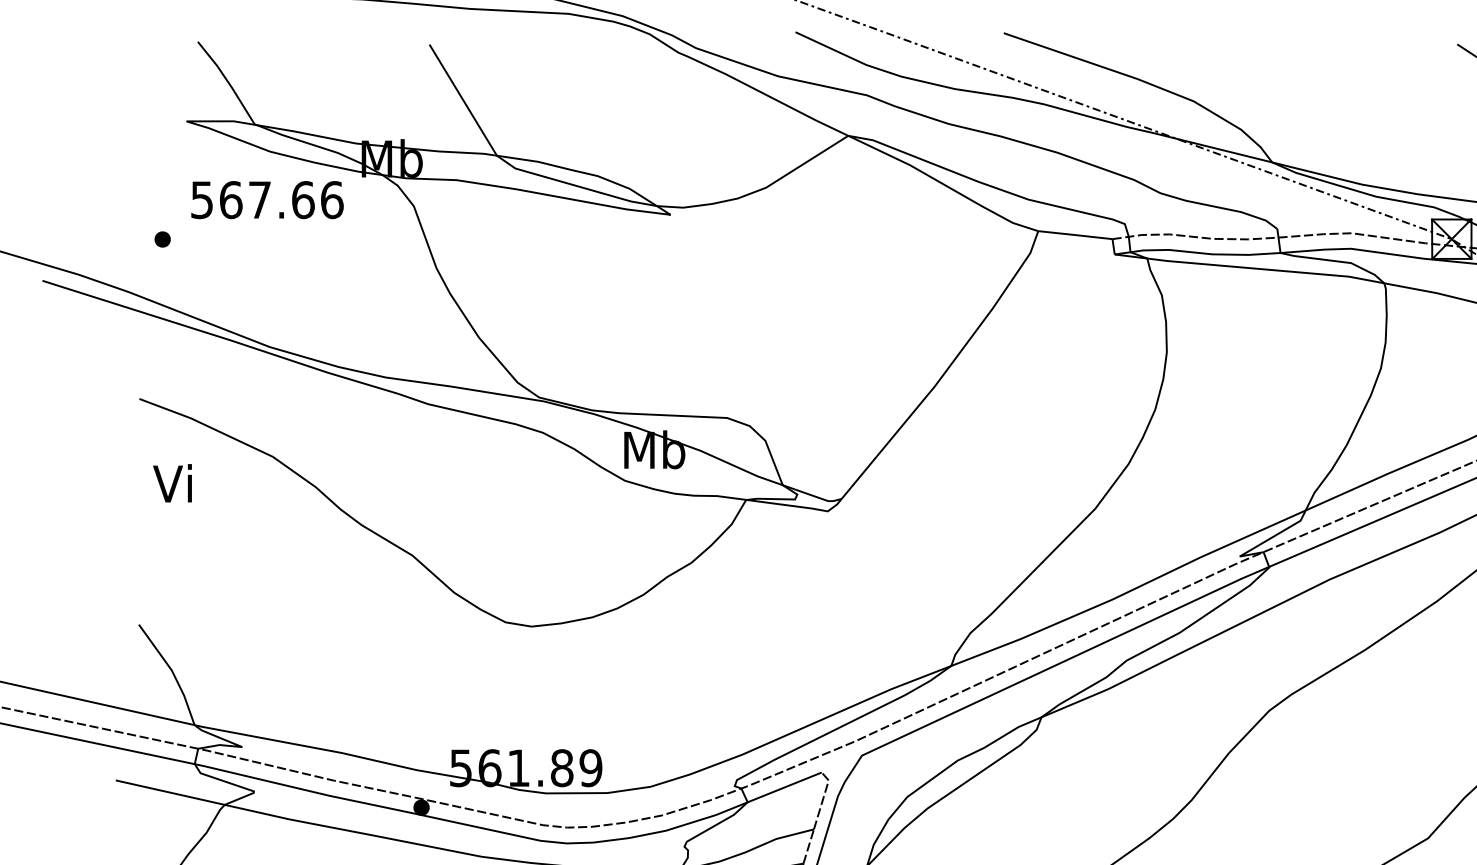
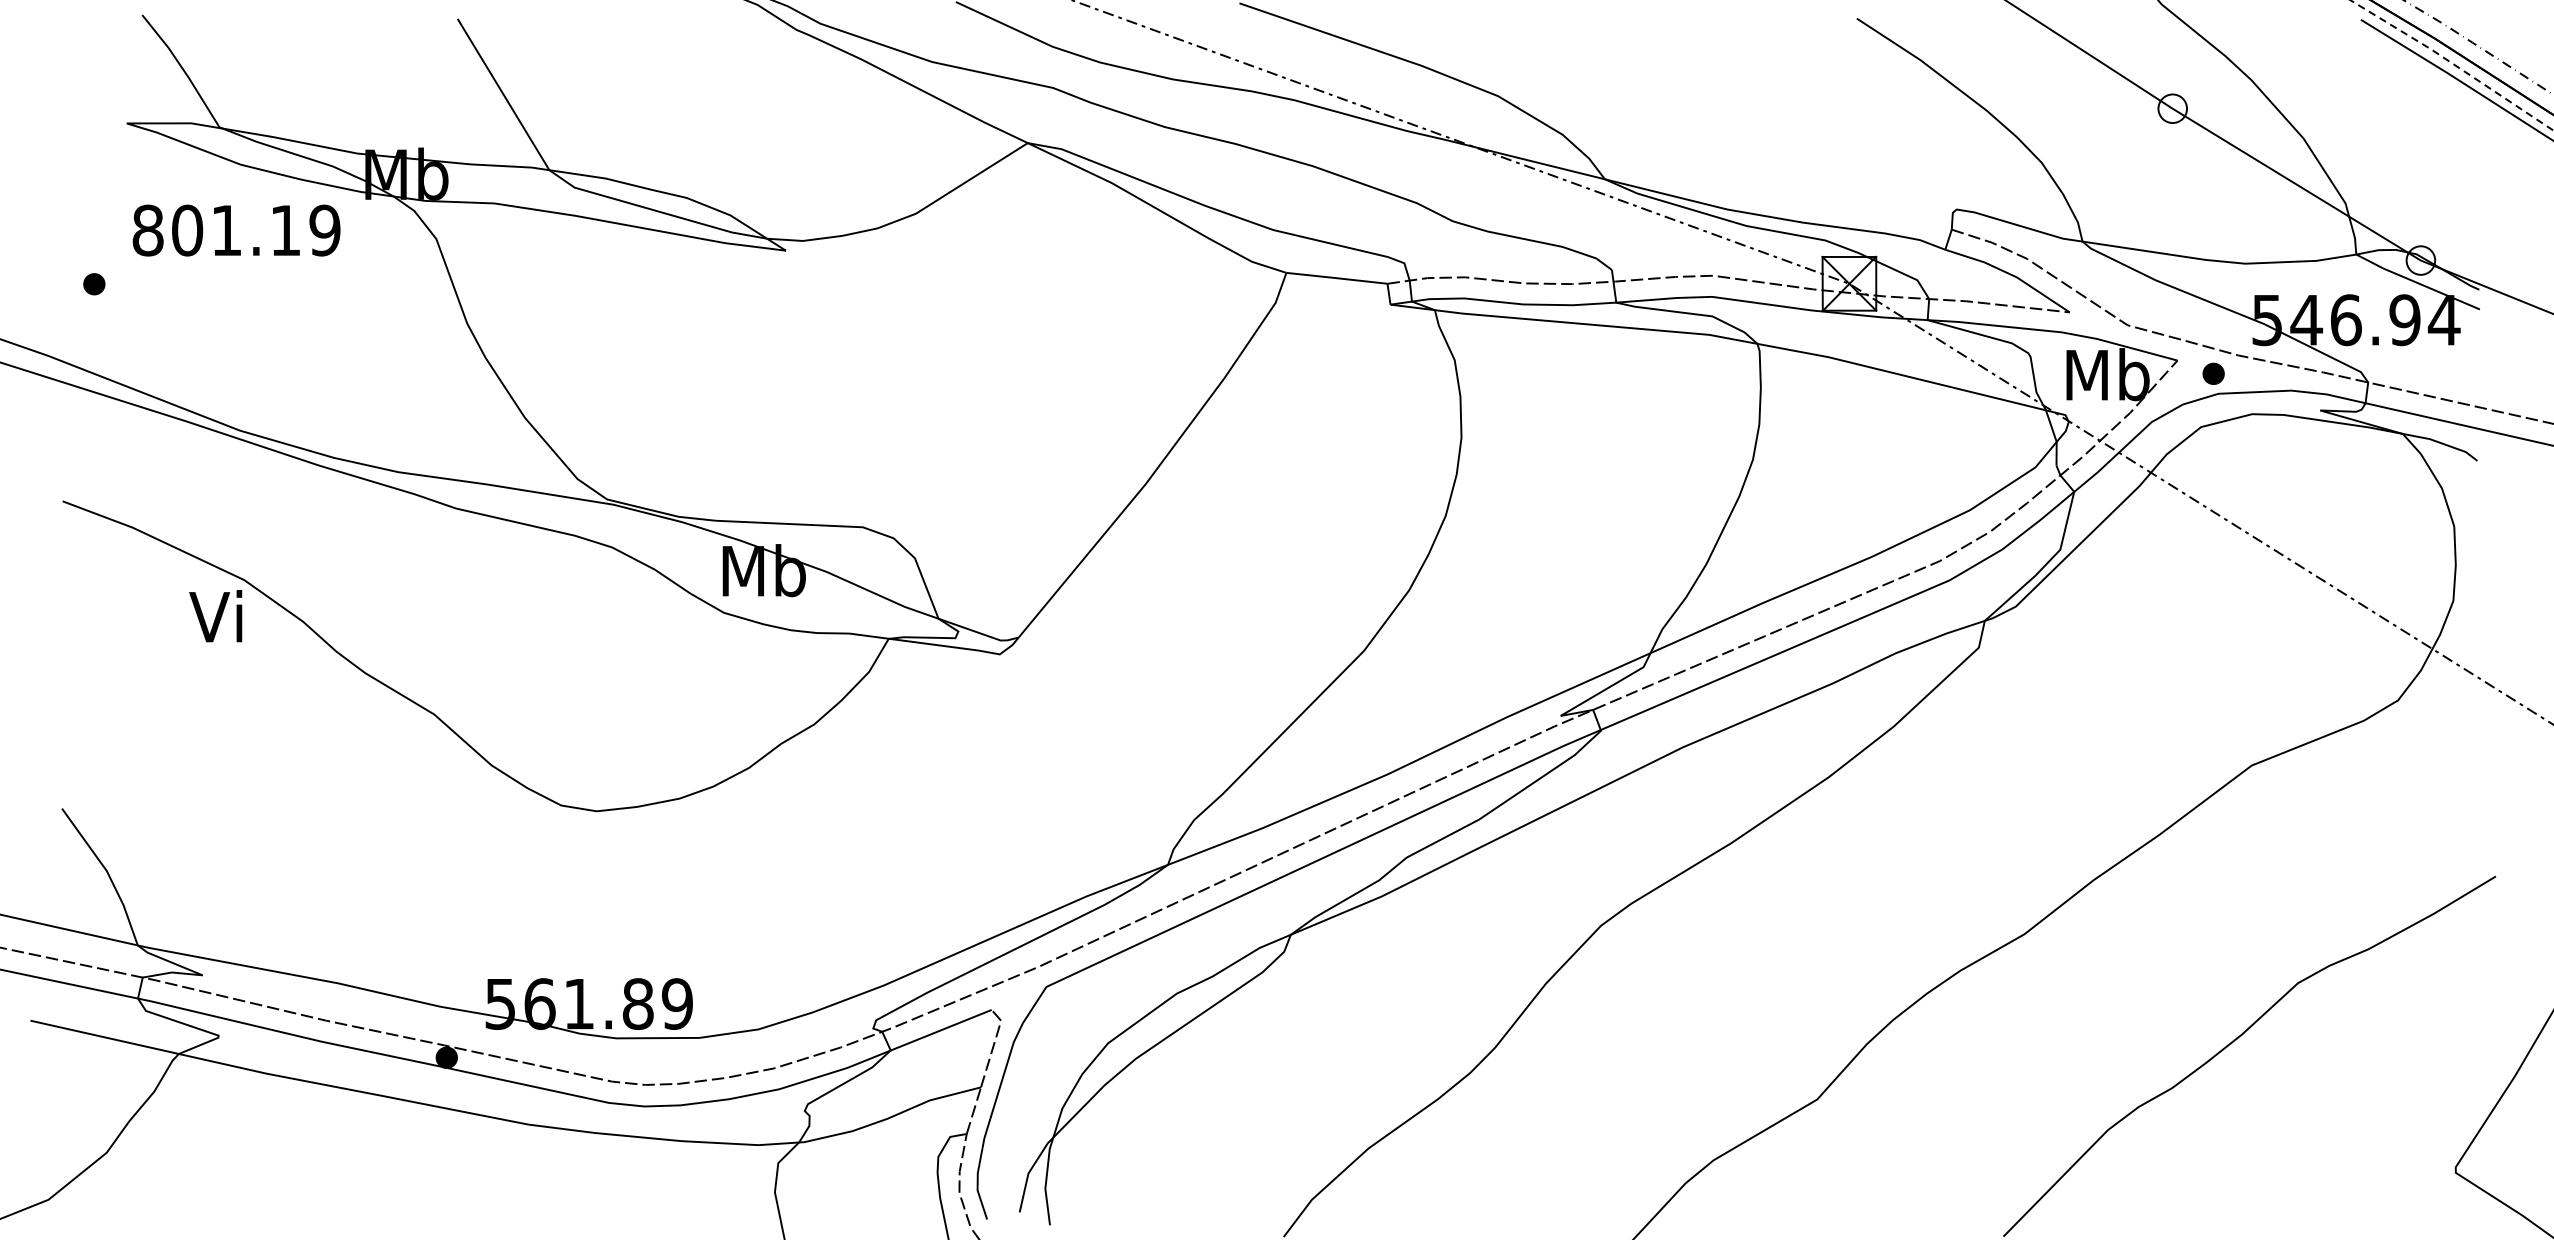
text: (267, 200) -> (236, 230), 567.66 -> 801.19
text: (172, 483) -> (215, 616), moved

